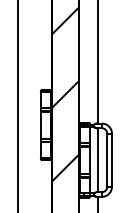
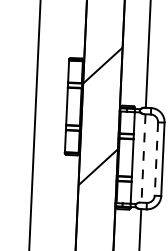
line: (97, 160) -> (142, 158), solid -> dashed
line: (107, 160) -> (156, 159), solid -> dashed

